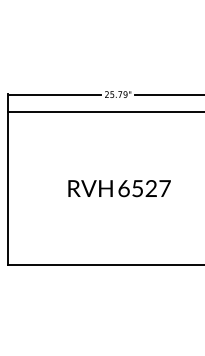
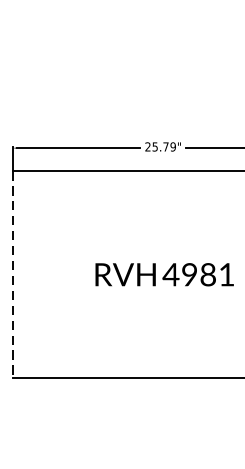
text: (143, 188) -> (197, 274), 6527 -> 4981
line: (7, 189) -> (12, 275), solid -> dashed

